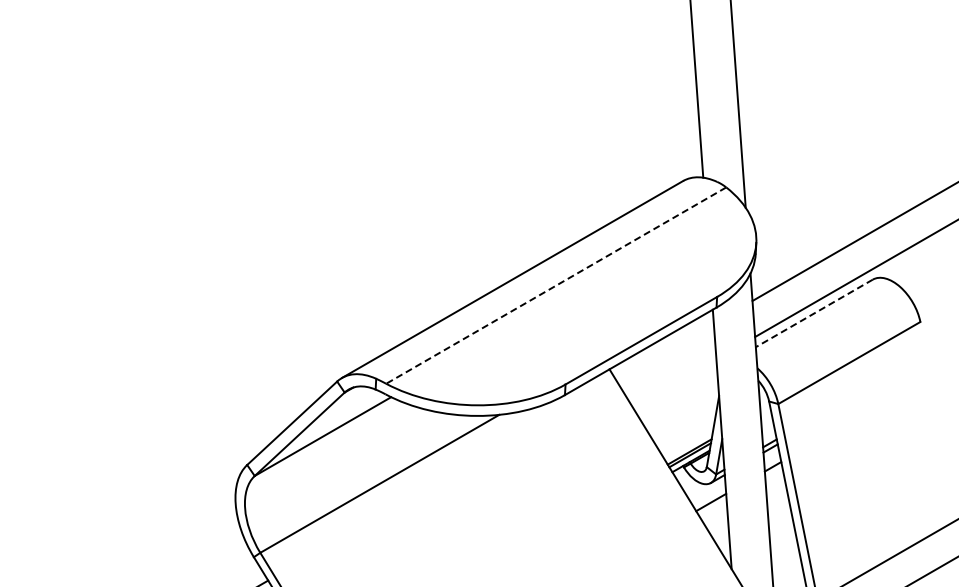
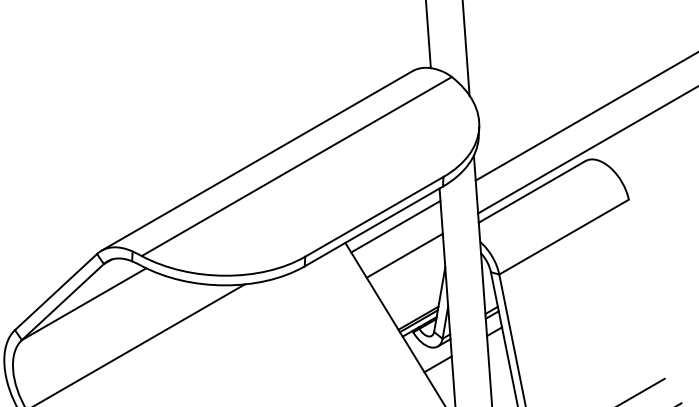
line: (555, 285) -> (296, 166), dashed -> solid
line: (814, 313) -> (532, 191), dashed -> solid
line: (664, 351) -> (395, 226), added
line: (674, 383) -> (404, 255), added

